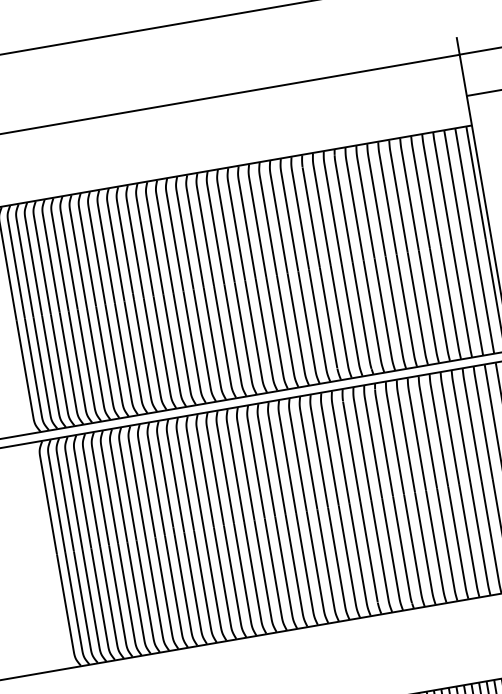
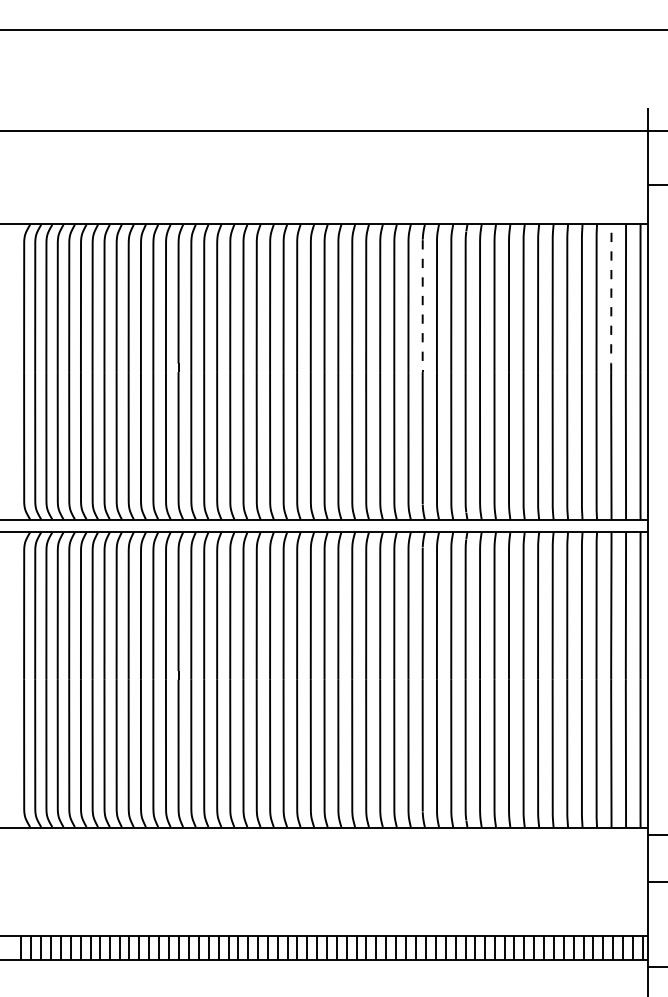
line: (453, 186) -> (611, 298), solid -> dashed
line: (311, 217) -> (422, 306), solid -> dashed

